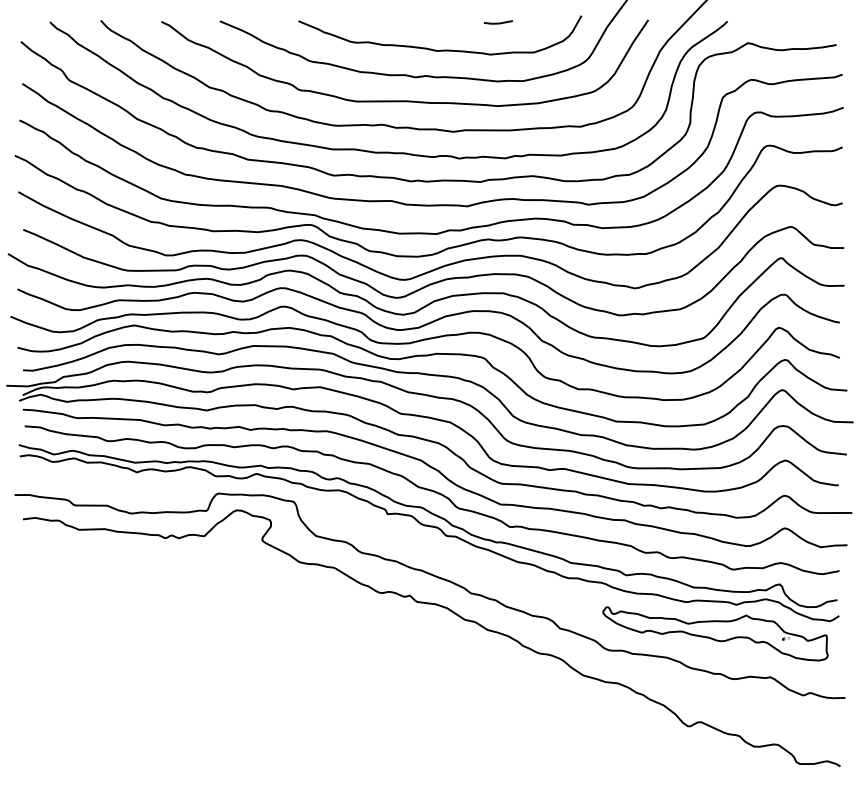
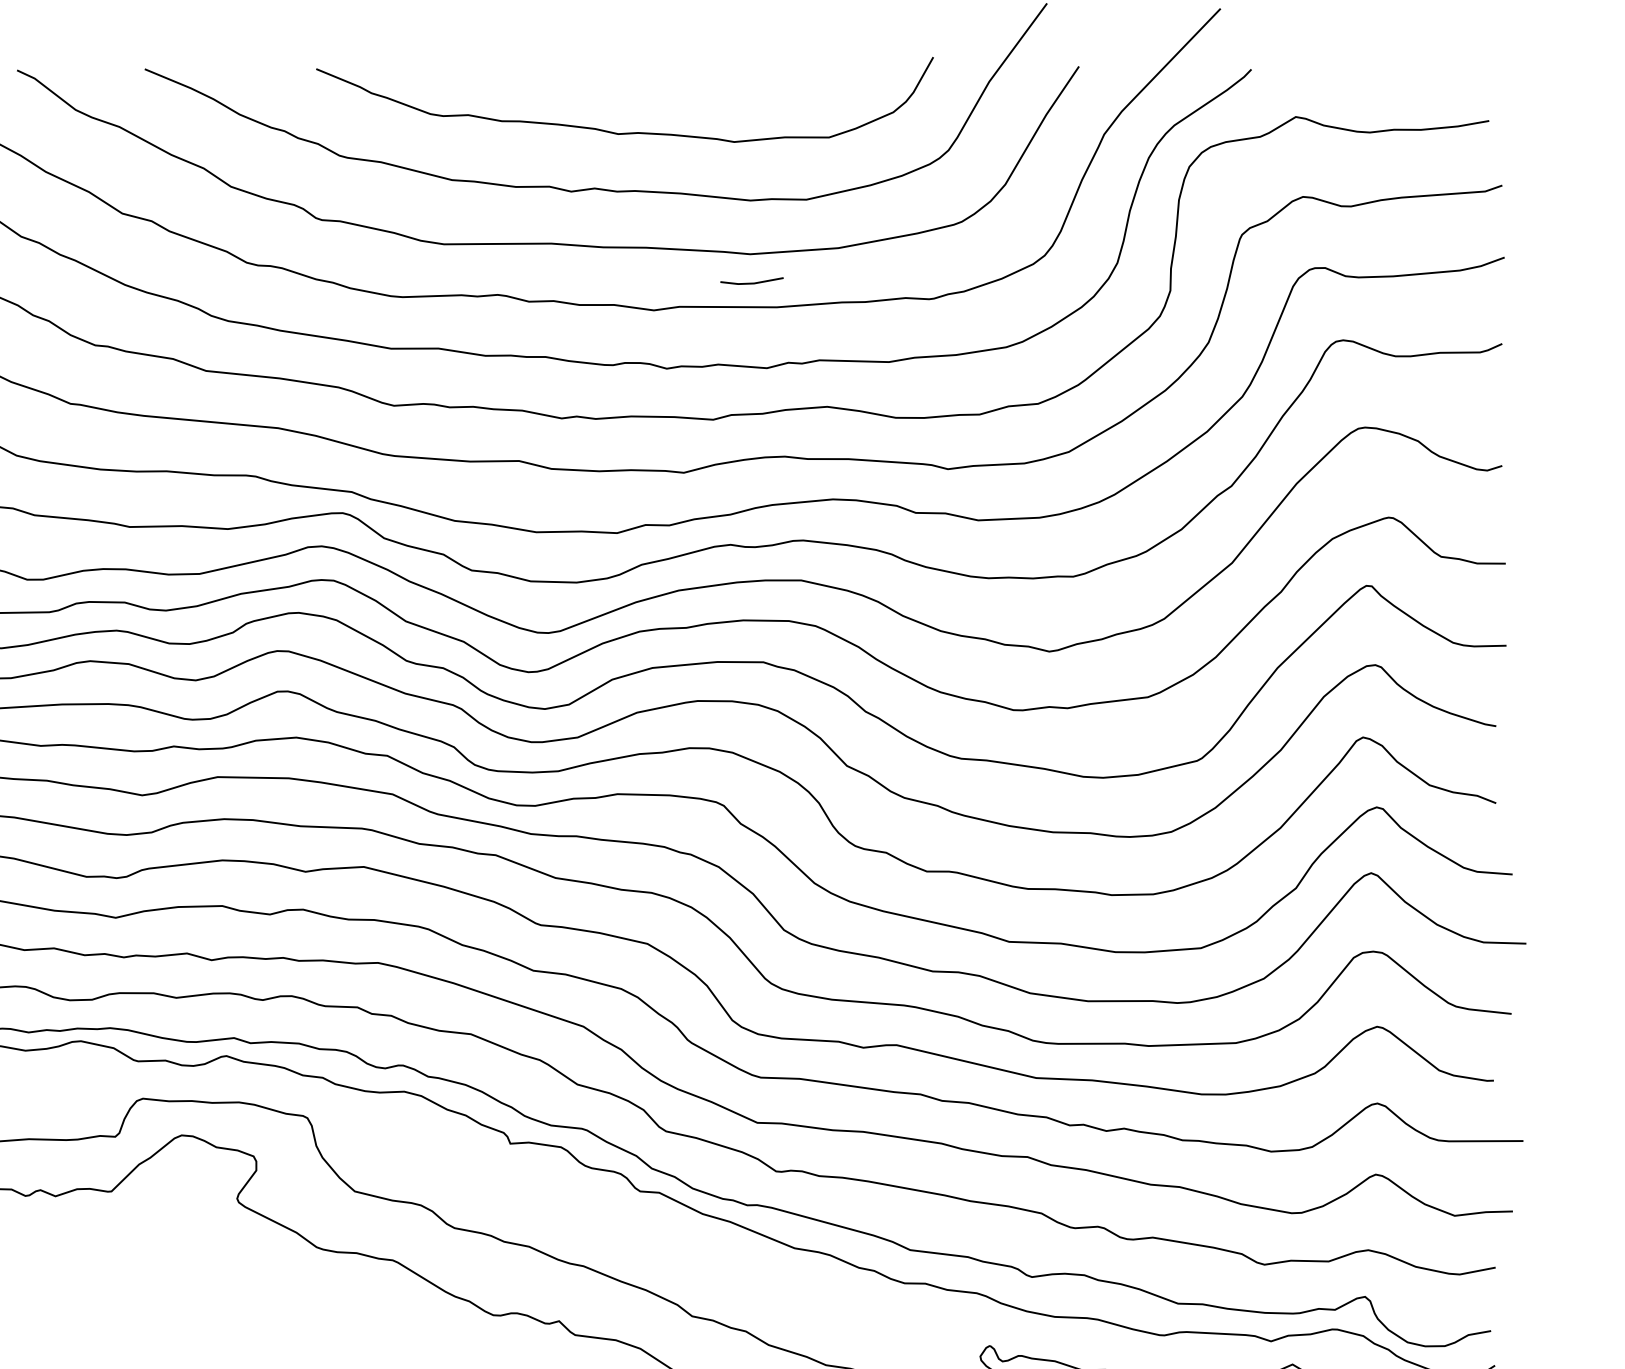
line: (497, 22) -> (750, 281), moved

